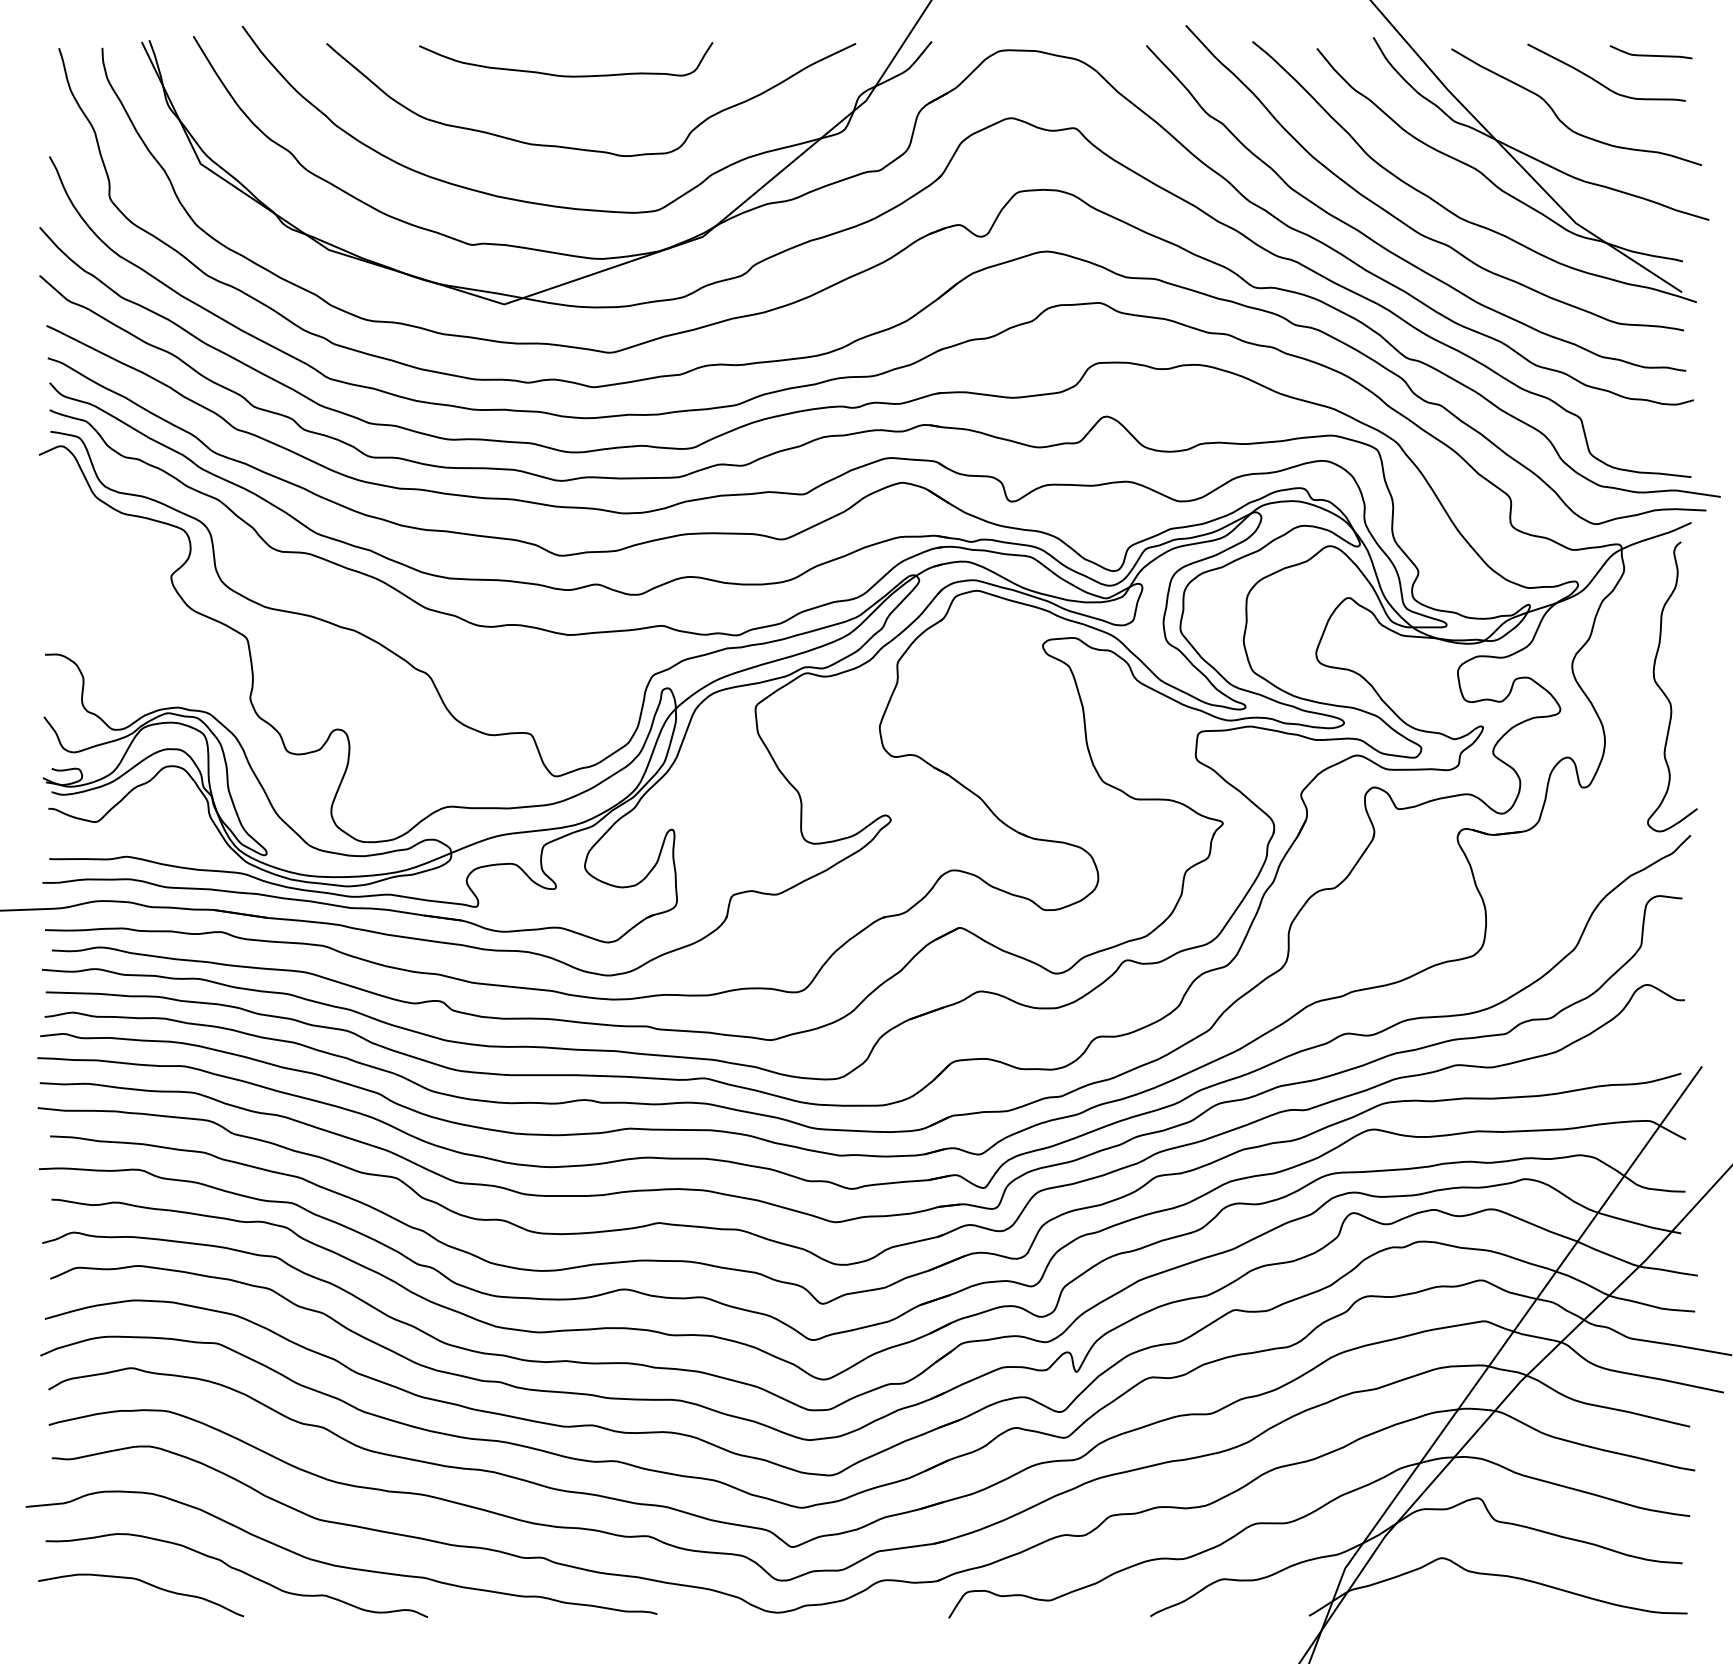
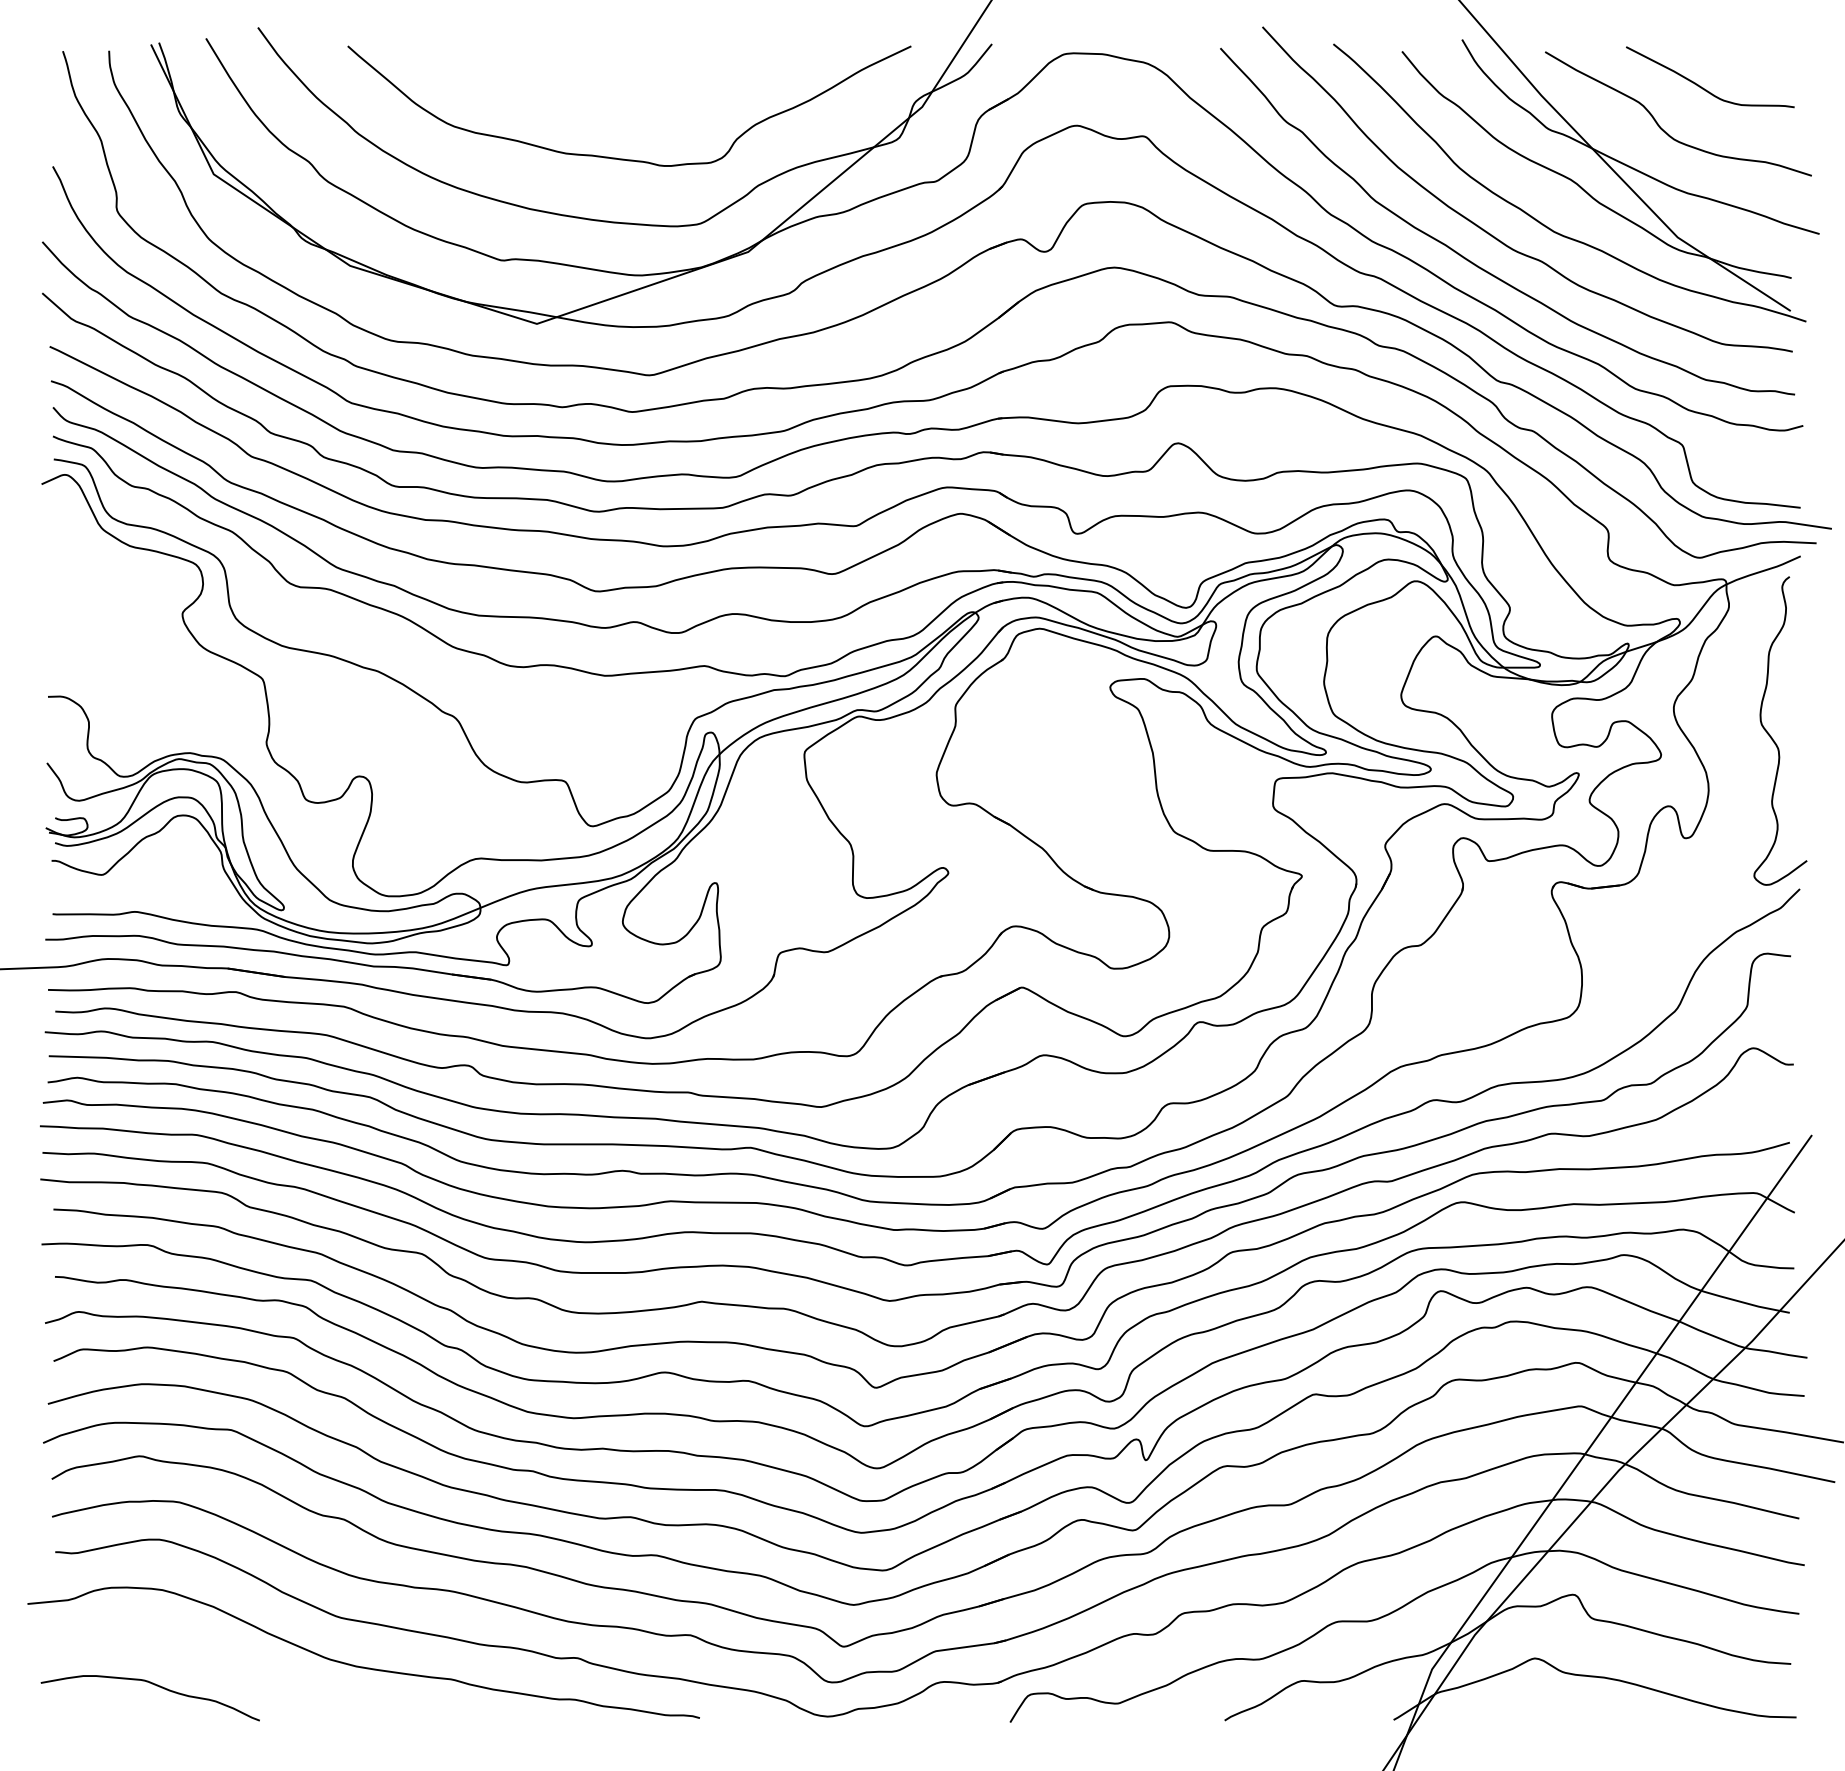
curve: (1650, 55) -> (1757, 58), removed
curve: (561, 74) -> (597, 79), removed
curve: (236, 1570) -> (251, 1671), removed

